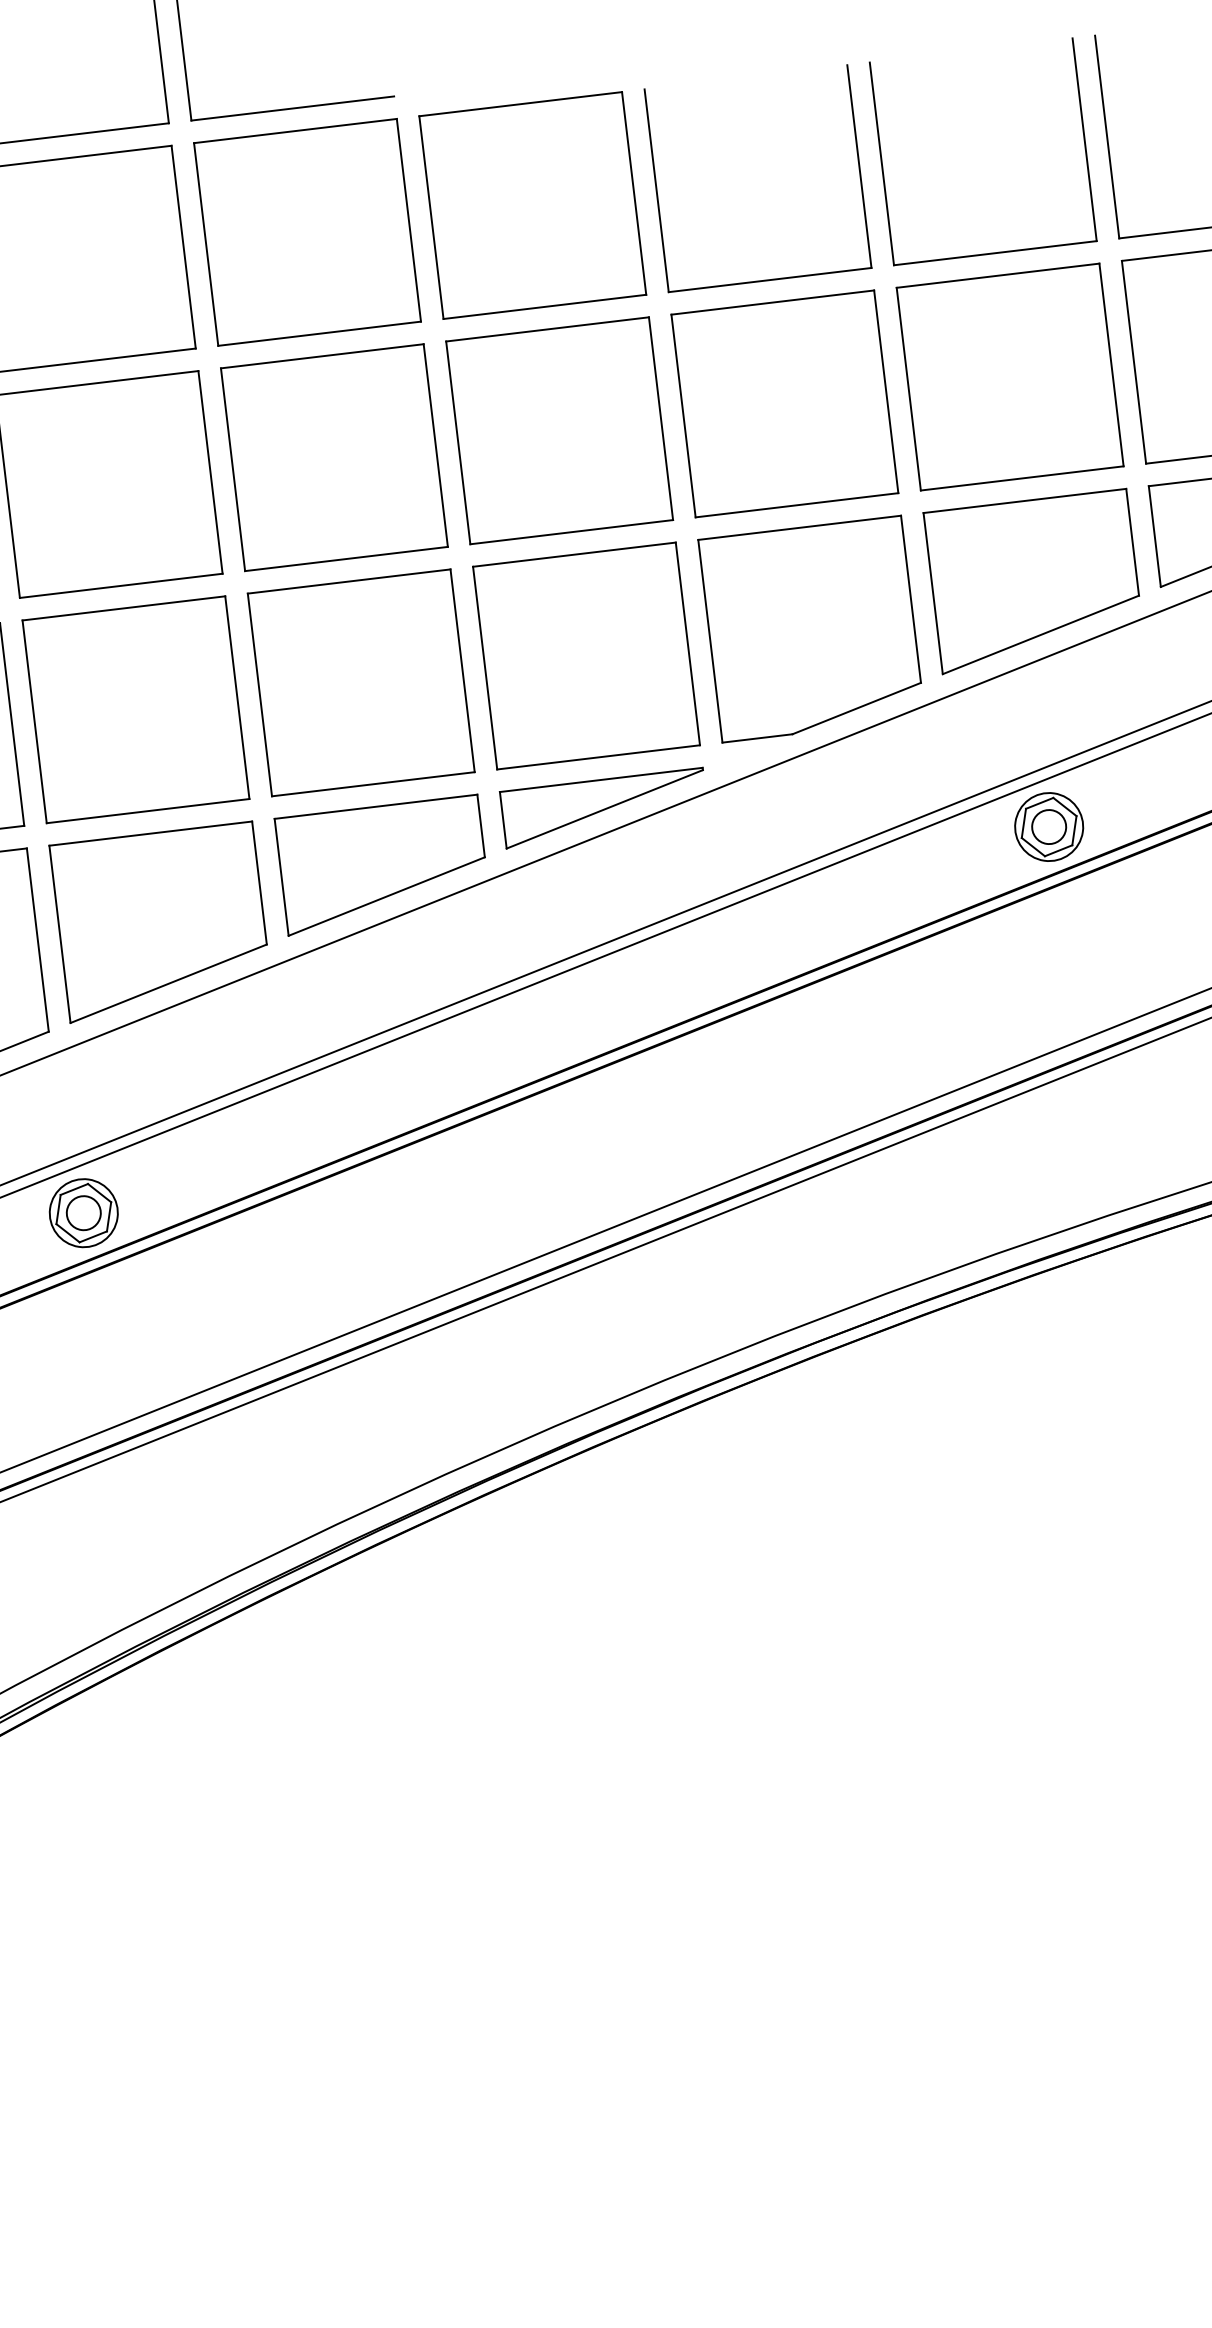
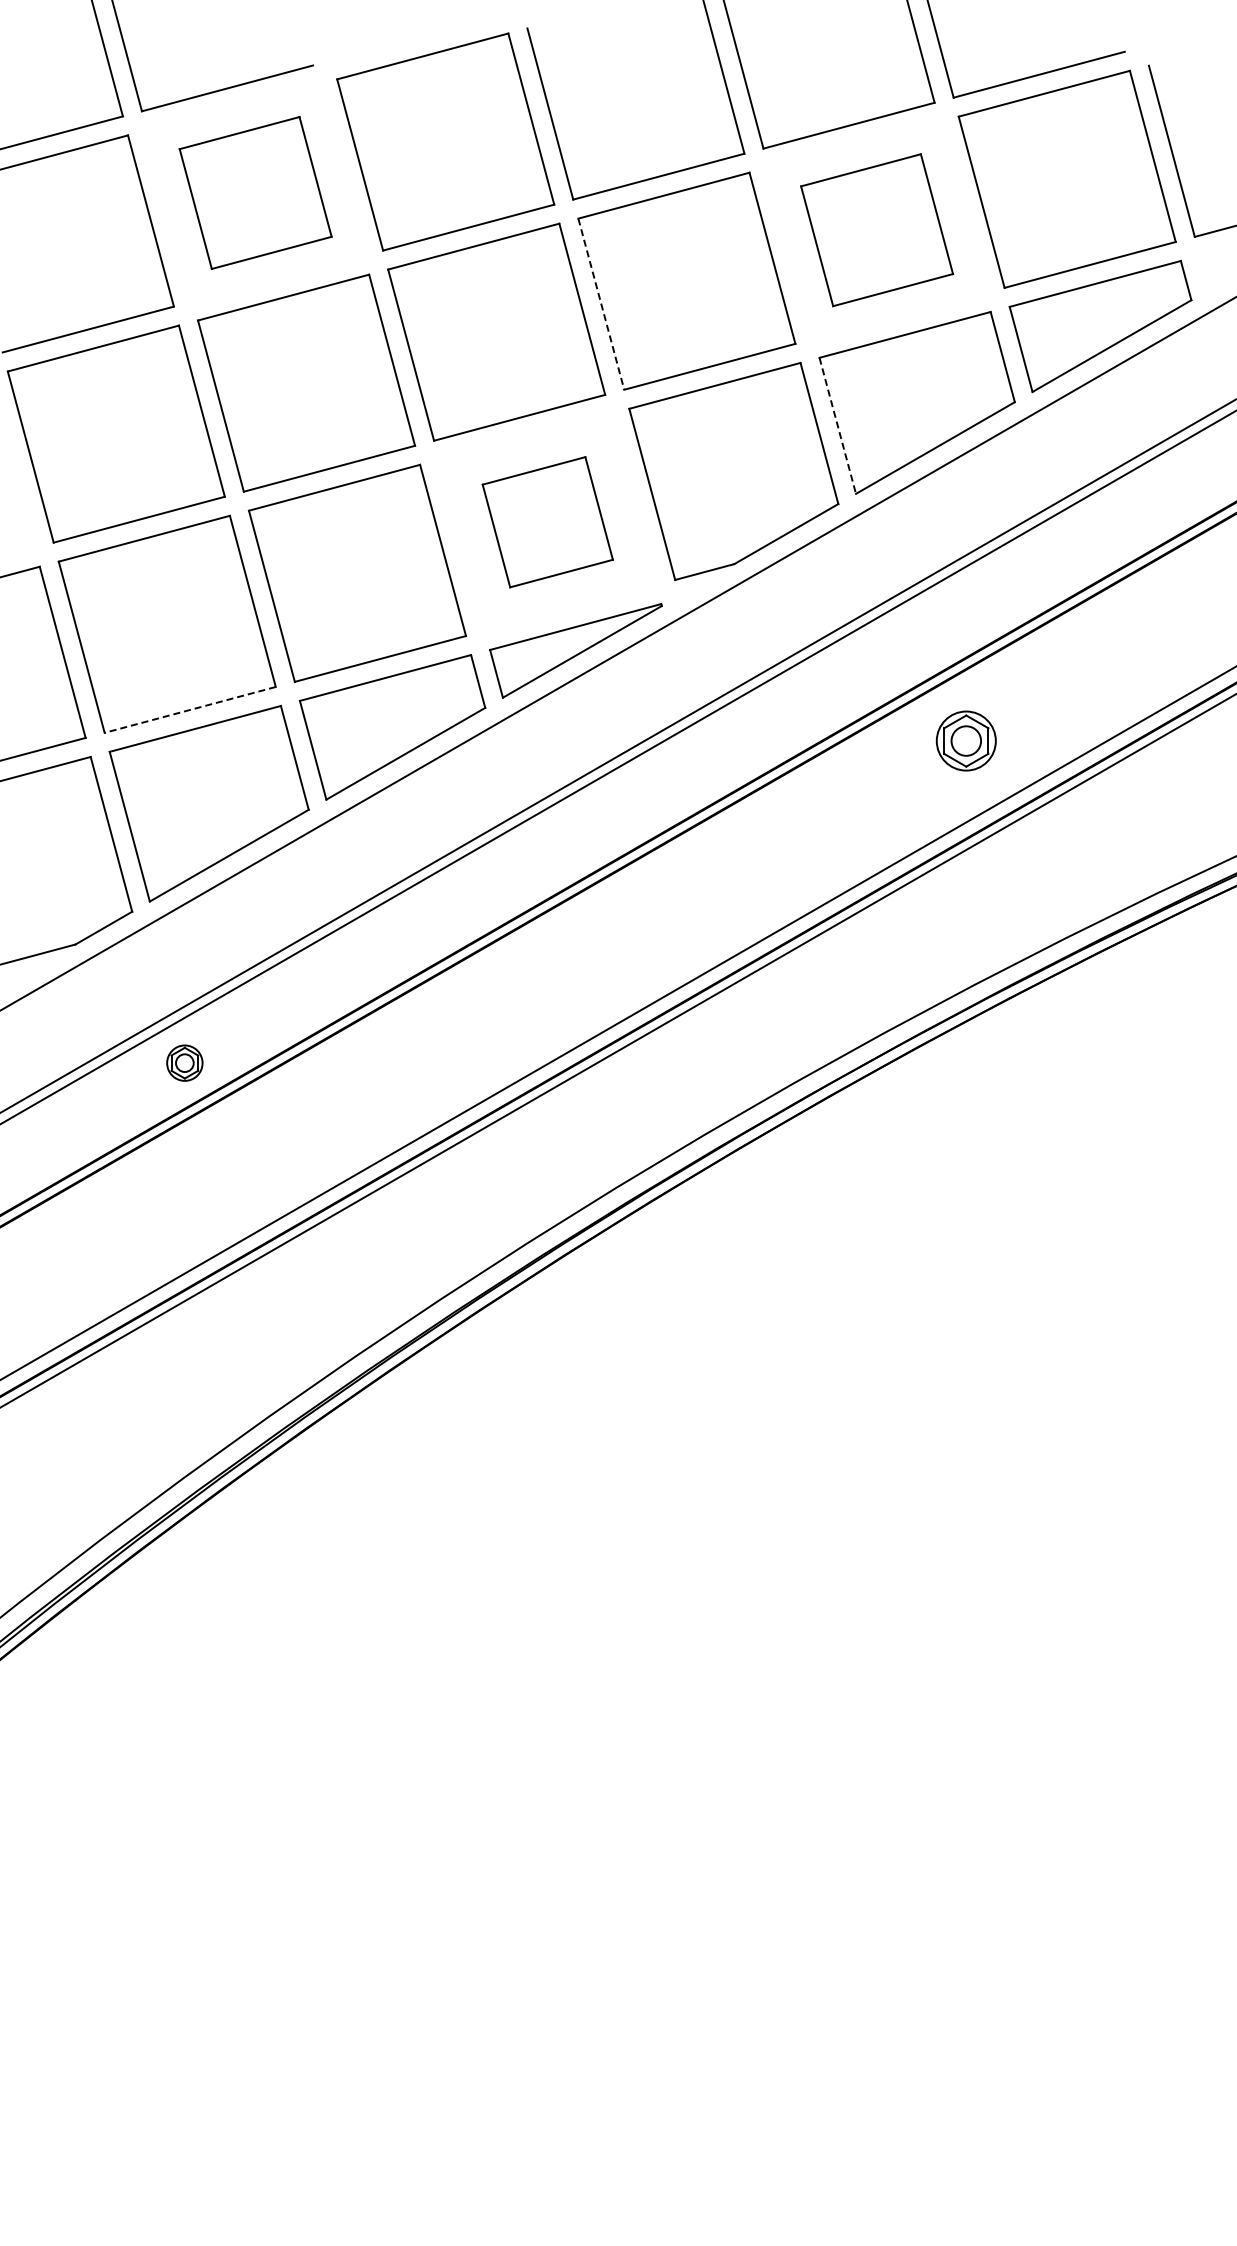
part: (307, 231) -> (255, 192), size x0.7
part: (1009, 376) -> (876, 229), size x0.7
line: (683, 416) -> (601, 304), solid -> dashed
line: (932, 594) -> (837, 426), solid -> dashed
part: (586, 654) -> (547, 521), size x0.6
line: (148, 810) -> (190, 709), solid -> dashed
part: (1048, 826) -> (965, 740), moved
part: (83, 1212) -> (184, 1062), size x0.6

